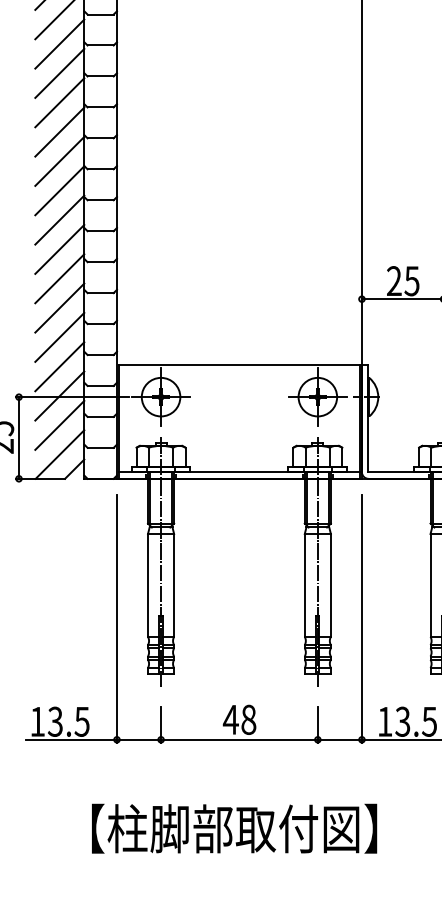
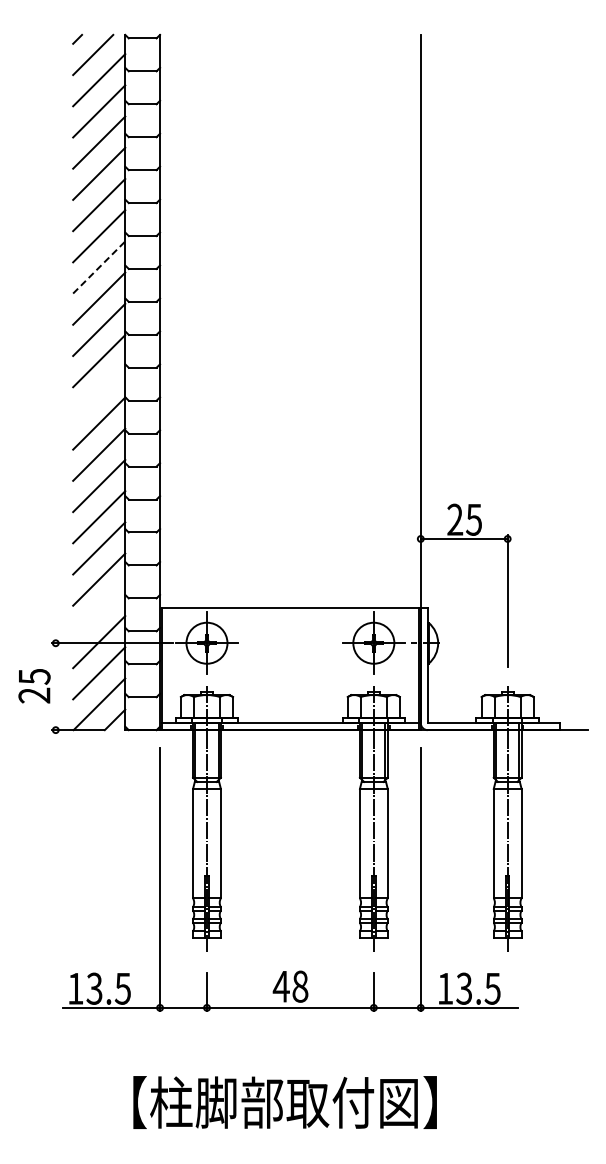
line: (60, 44) -> (99, 267), solid -> dashed
line: (60, 161) -> (99, 392), removed
line: (60, 366) -> (99, 610), removed
line: (18, 437) -> (55, 686), removed

